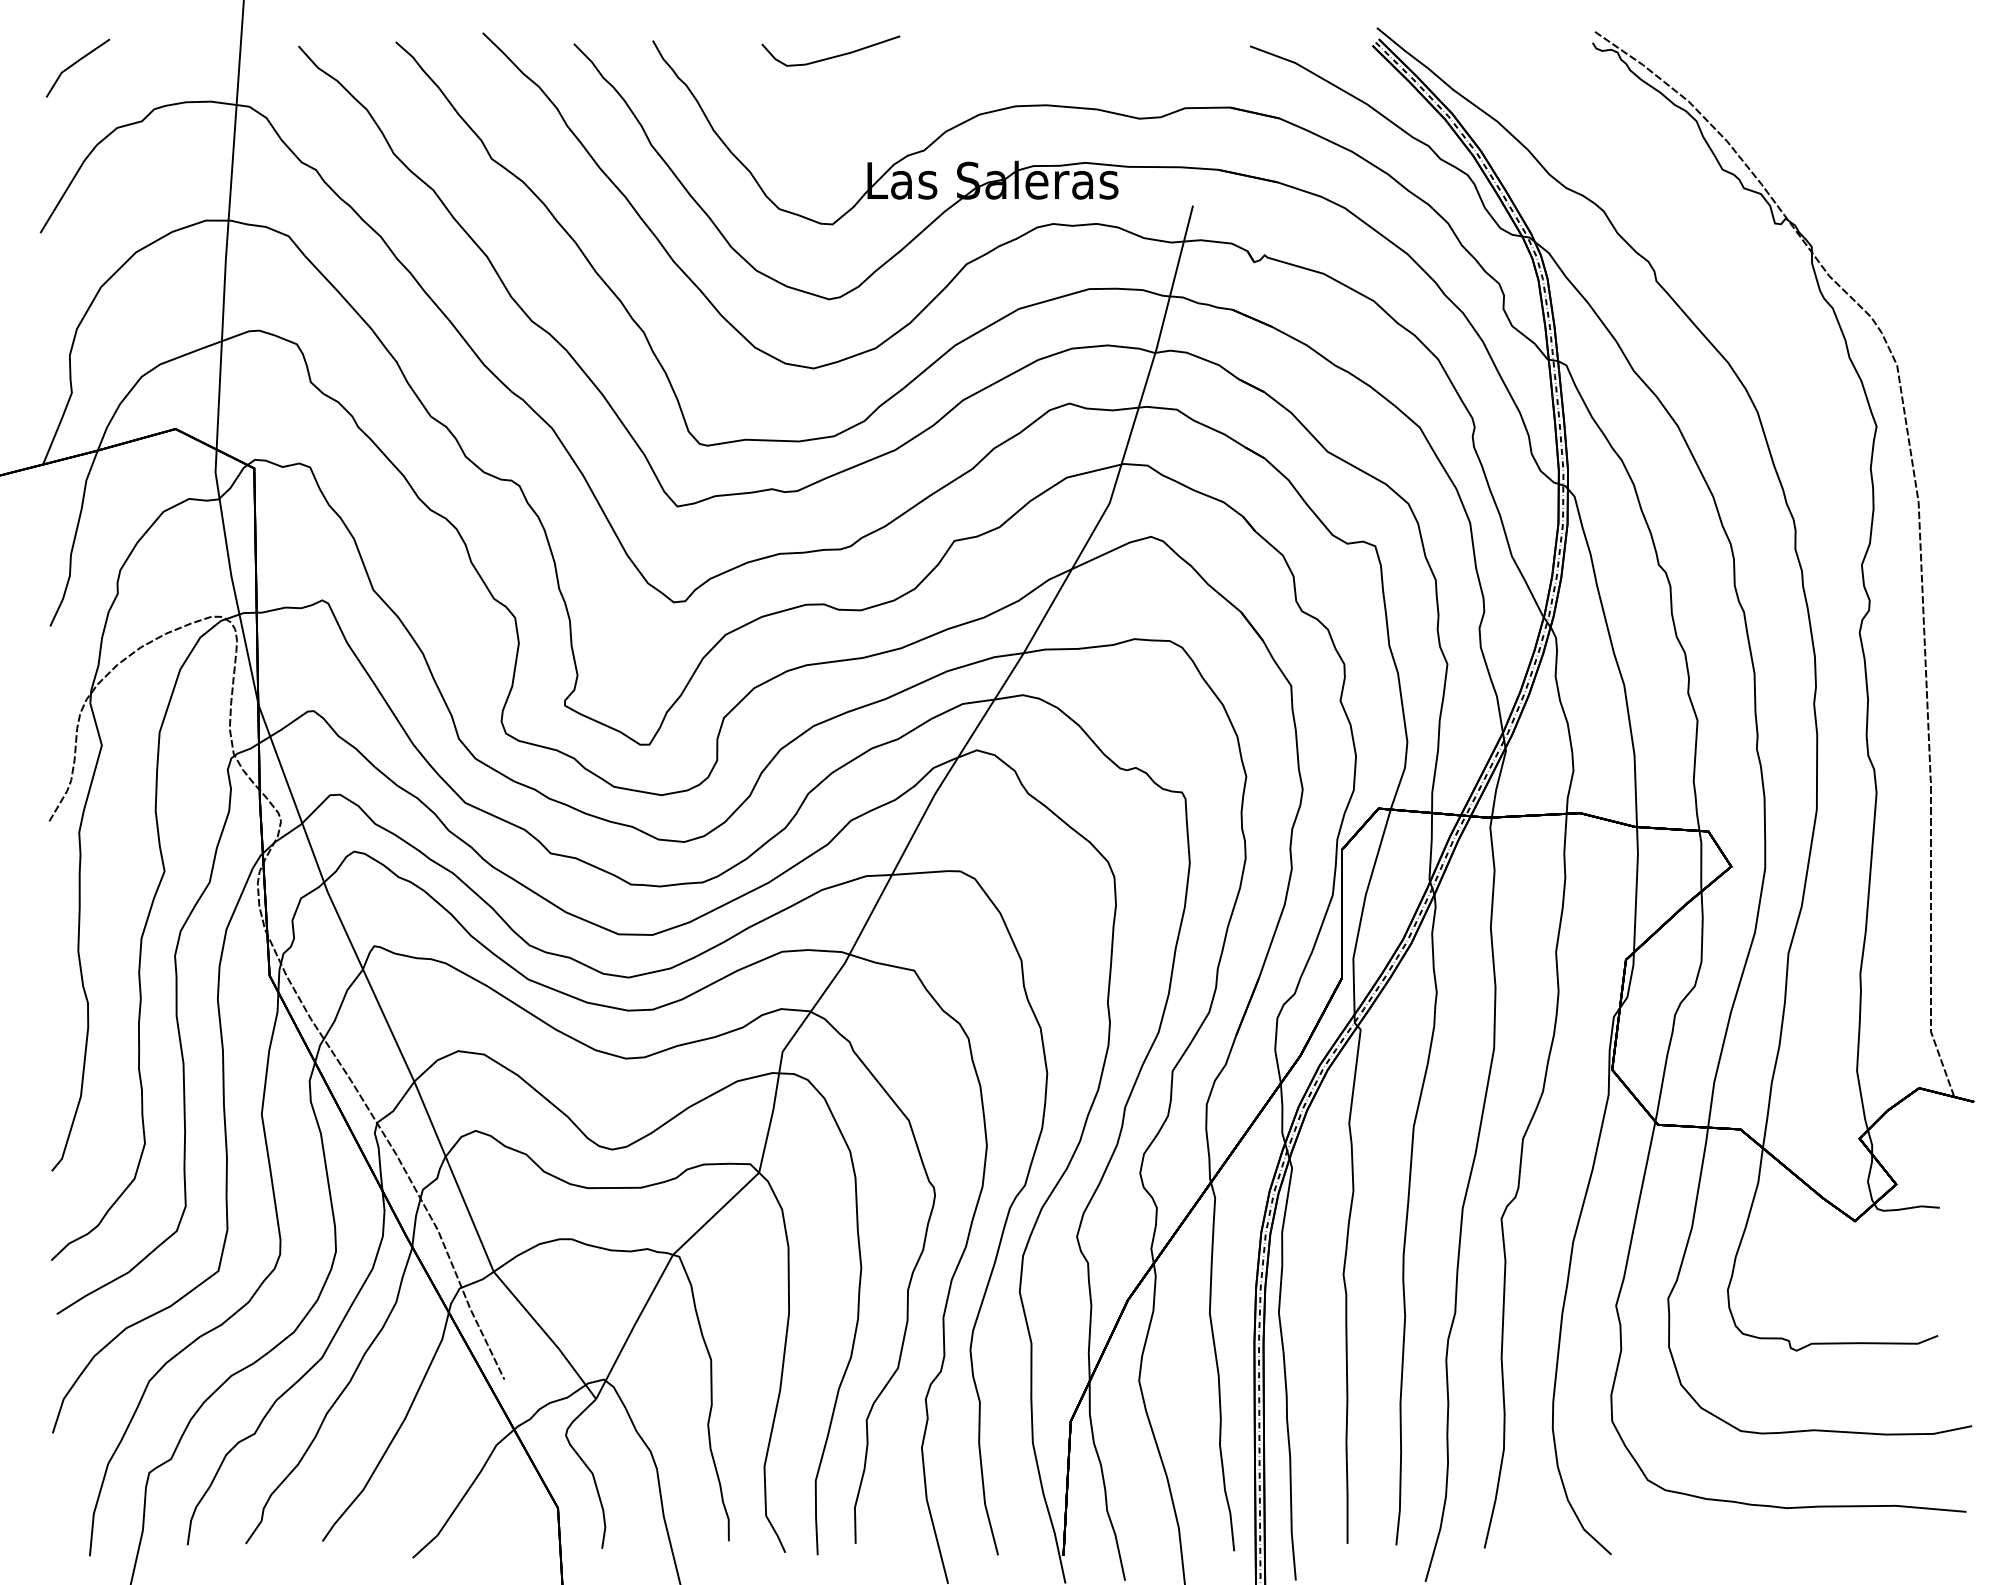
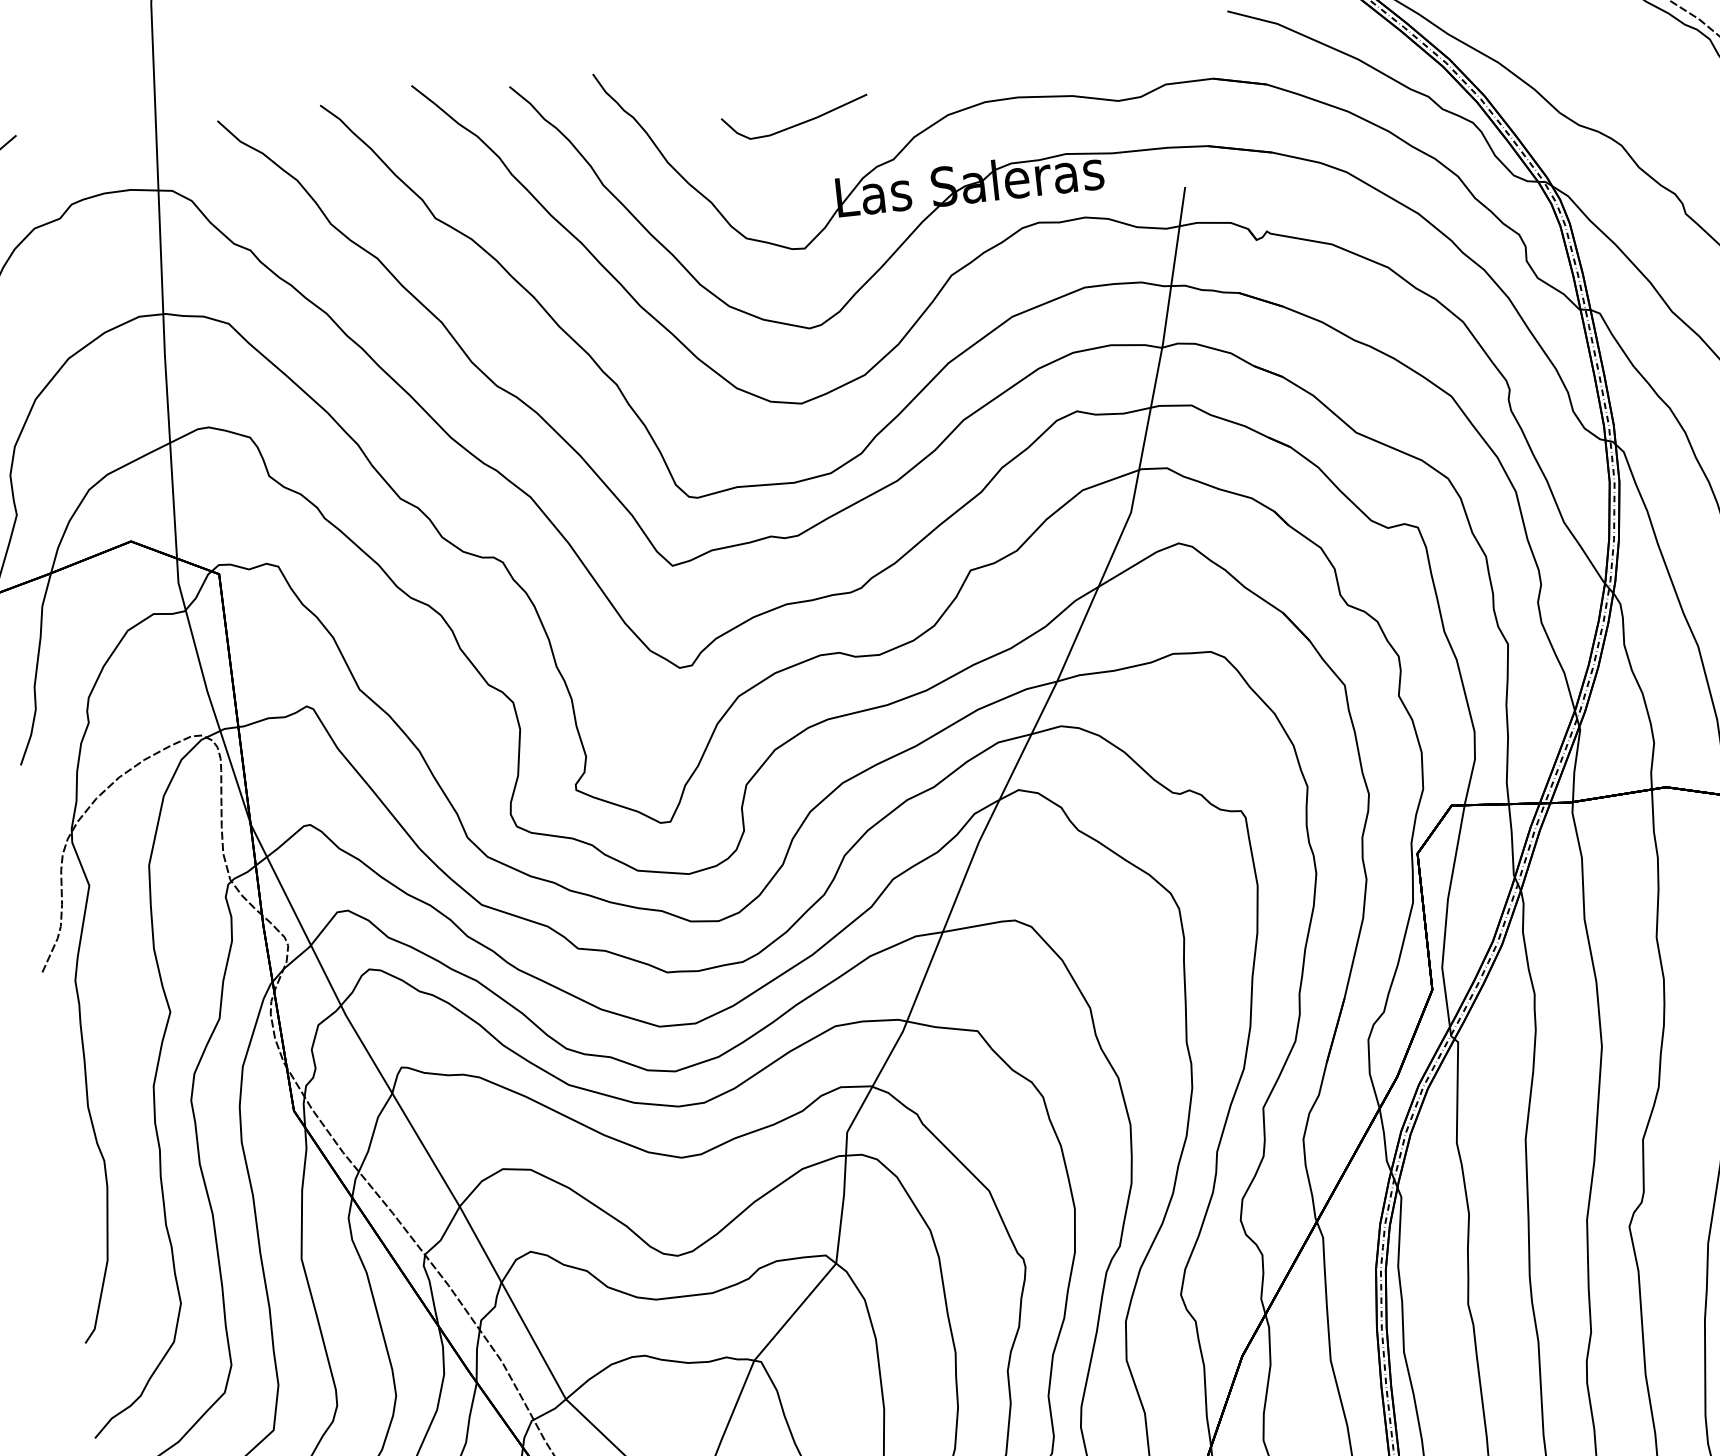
curve: (831, 56) -> (796, 123), moved

